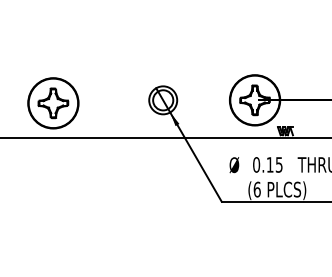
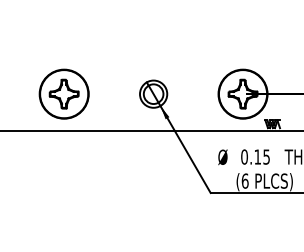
part: (53, 103) -> (64, 94), moved

